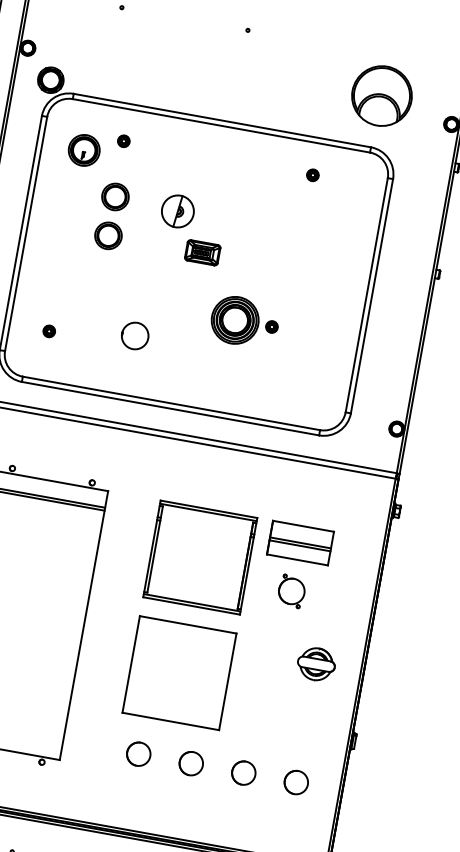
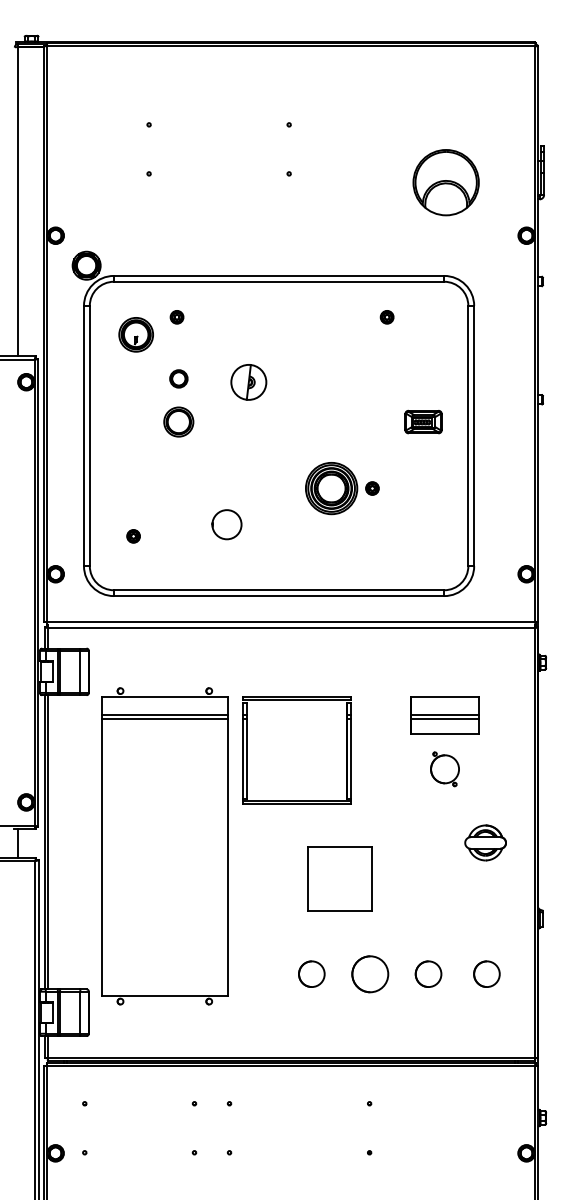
part: (381, 95) -> (445, 182), moved
part: (115, 196) -> (178, 378), size x0.6
part: (202, 252) -> (423, 421), moved
part: (155, 549) -> (247, 750), moved
part: (179, 672) -> (339, 878), size x0.6
circle: (190, 762) -> (369, 973), size x1.4

